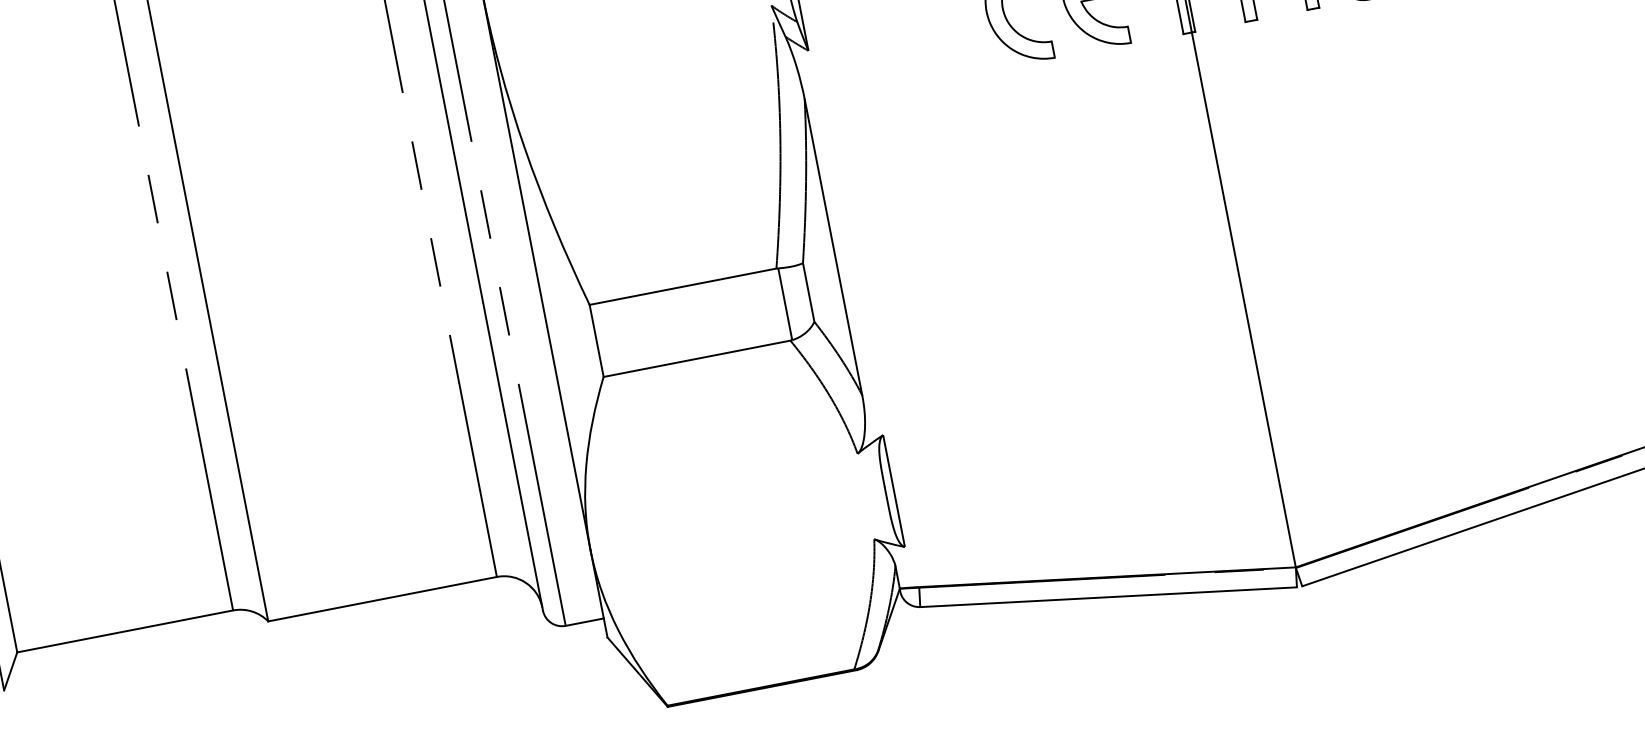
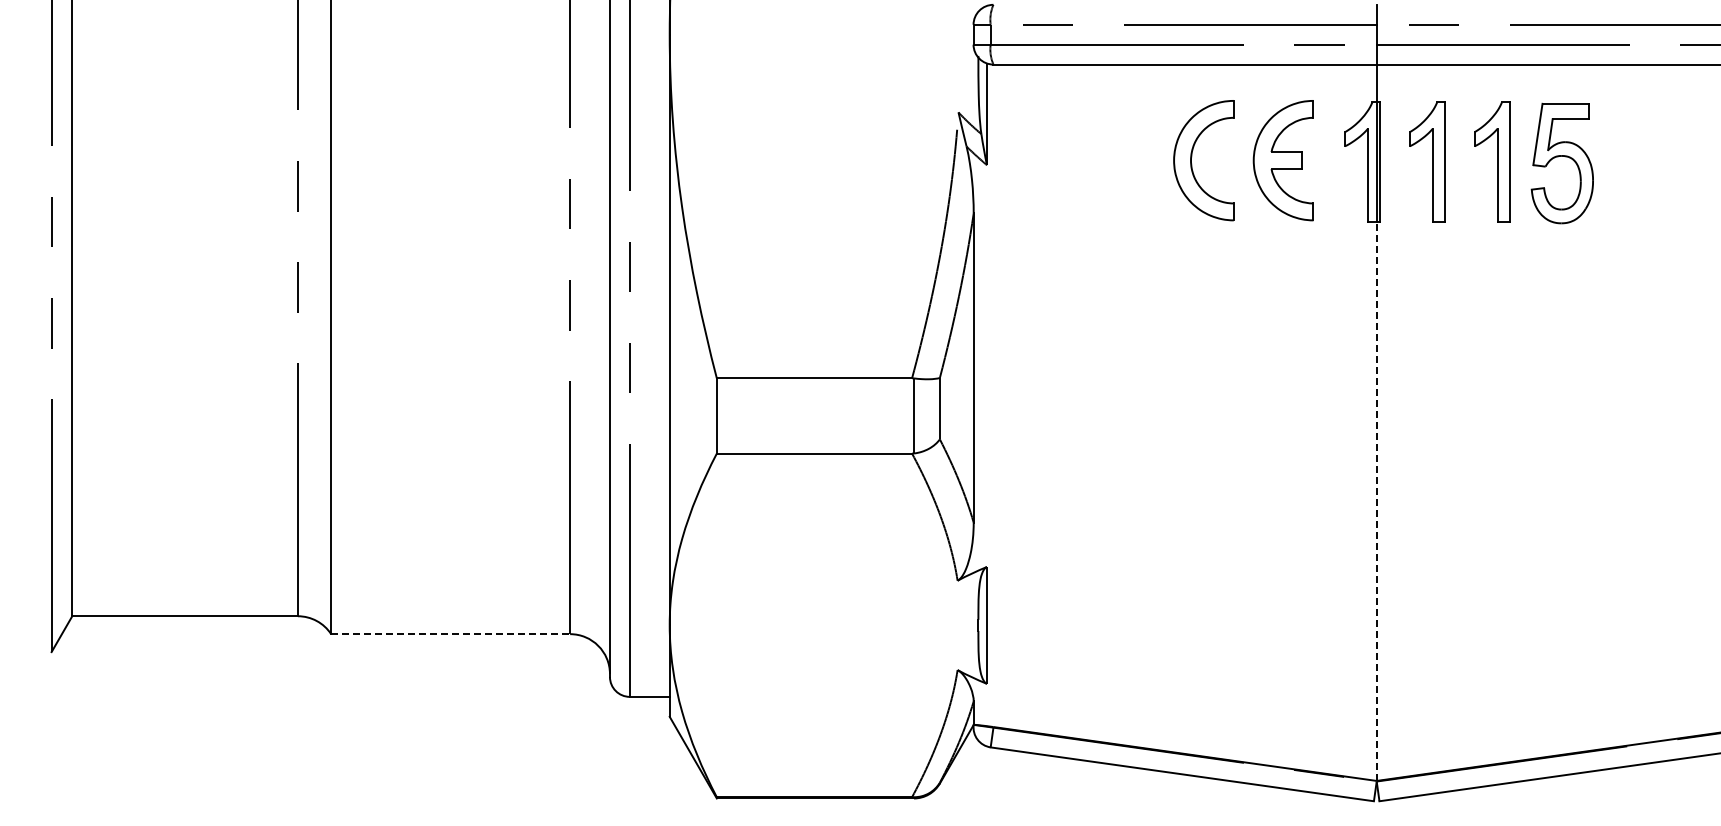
line: (1243, 300) -> (1376, 501), solid -> dashed
line: (383, 599) -> (451, 634), solid -> dashed

